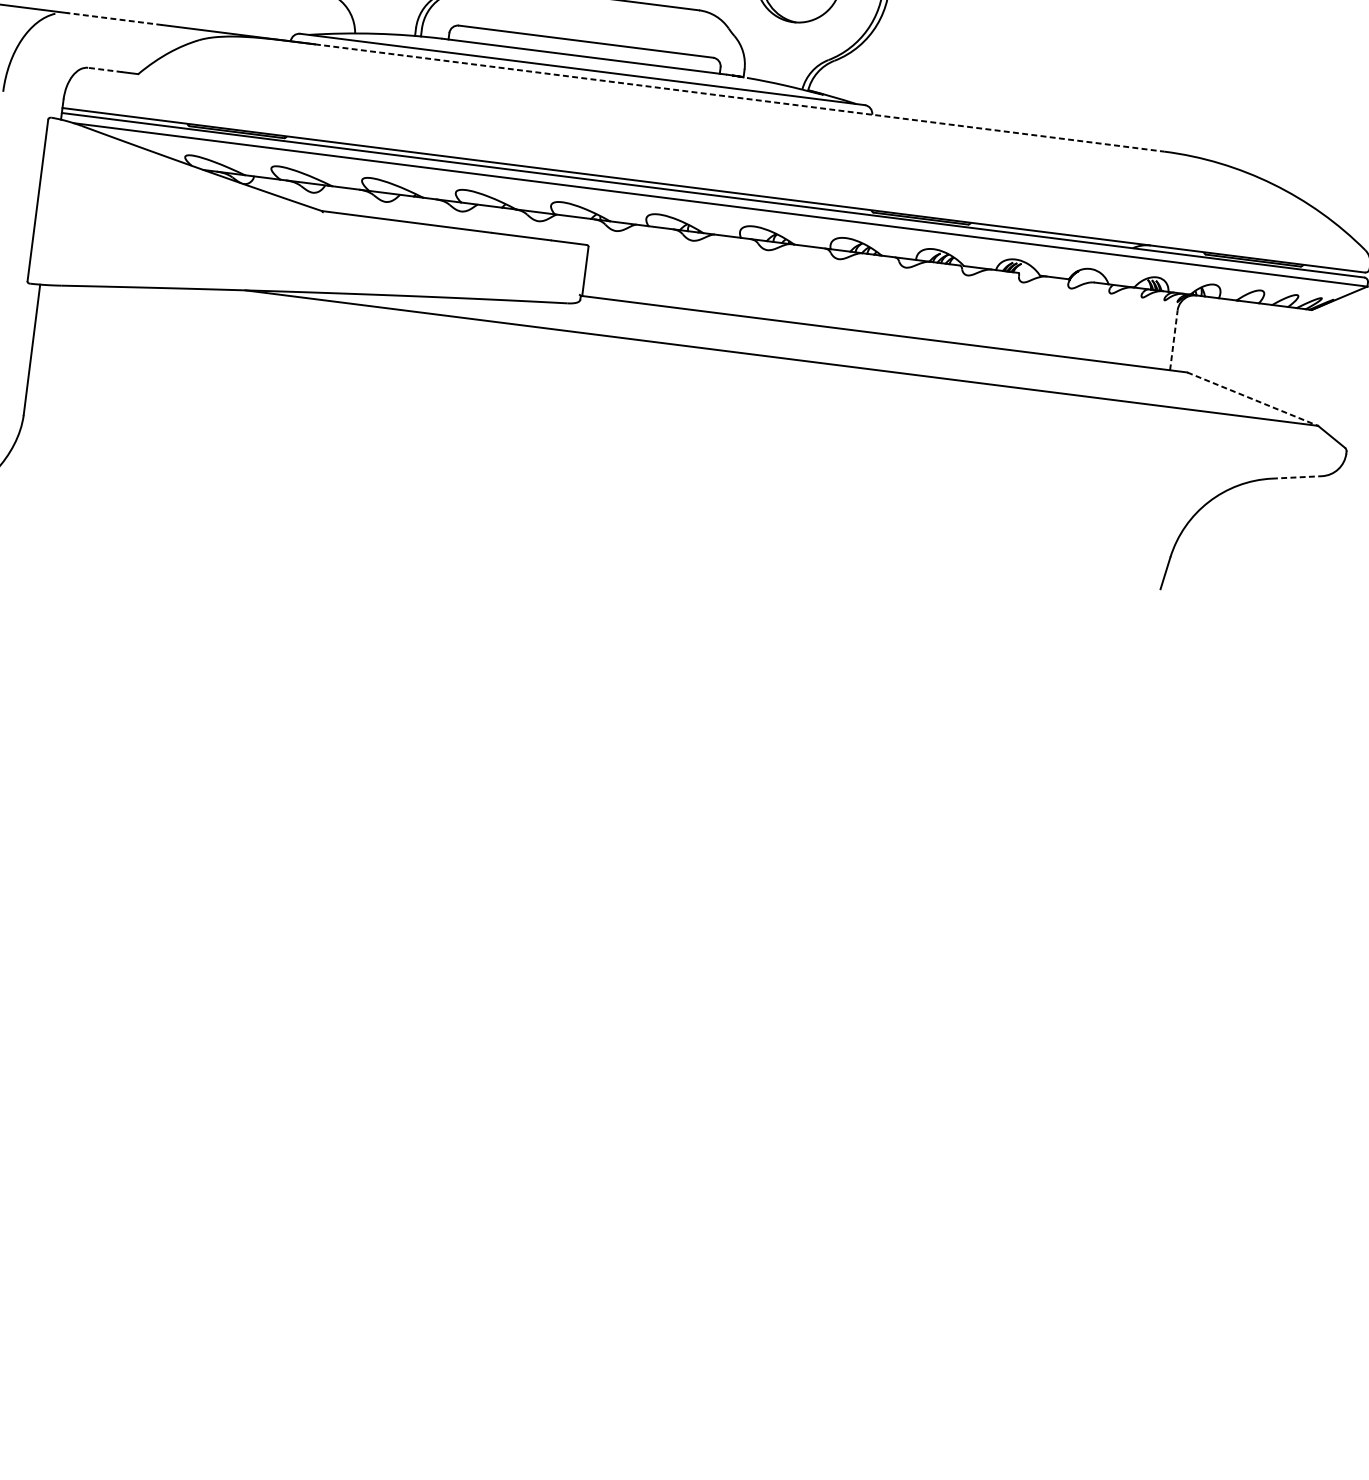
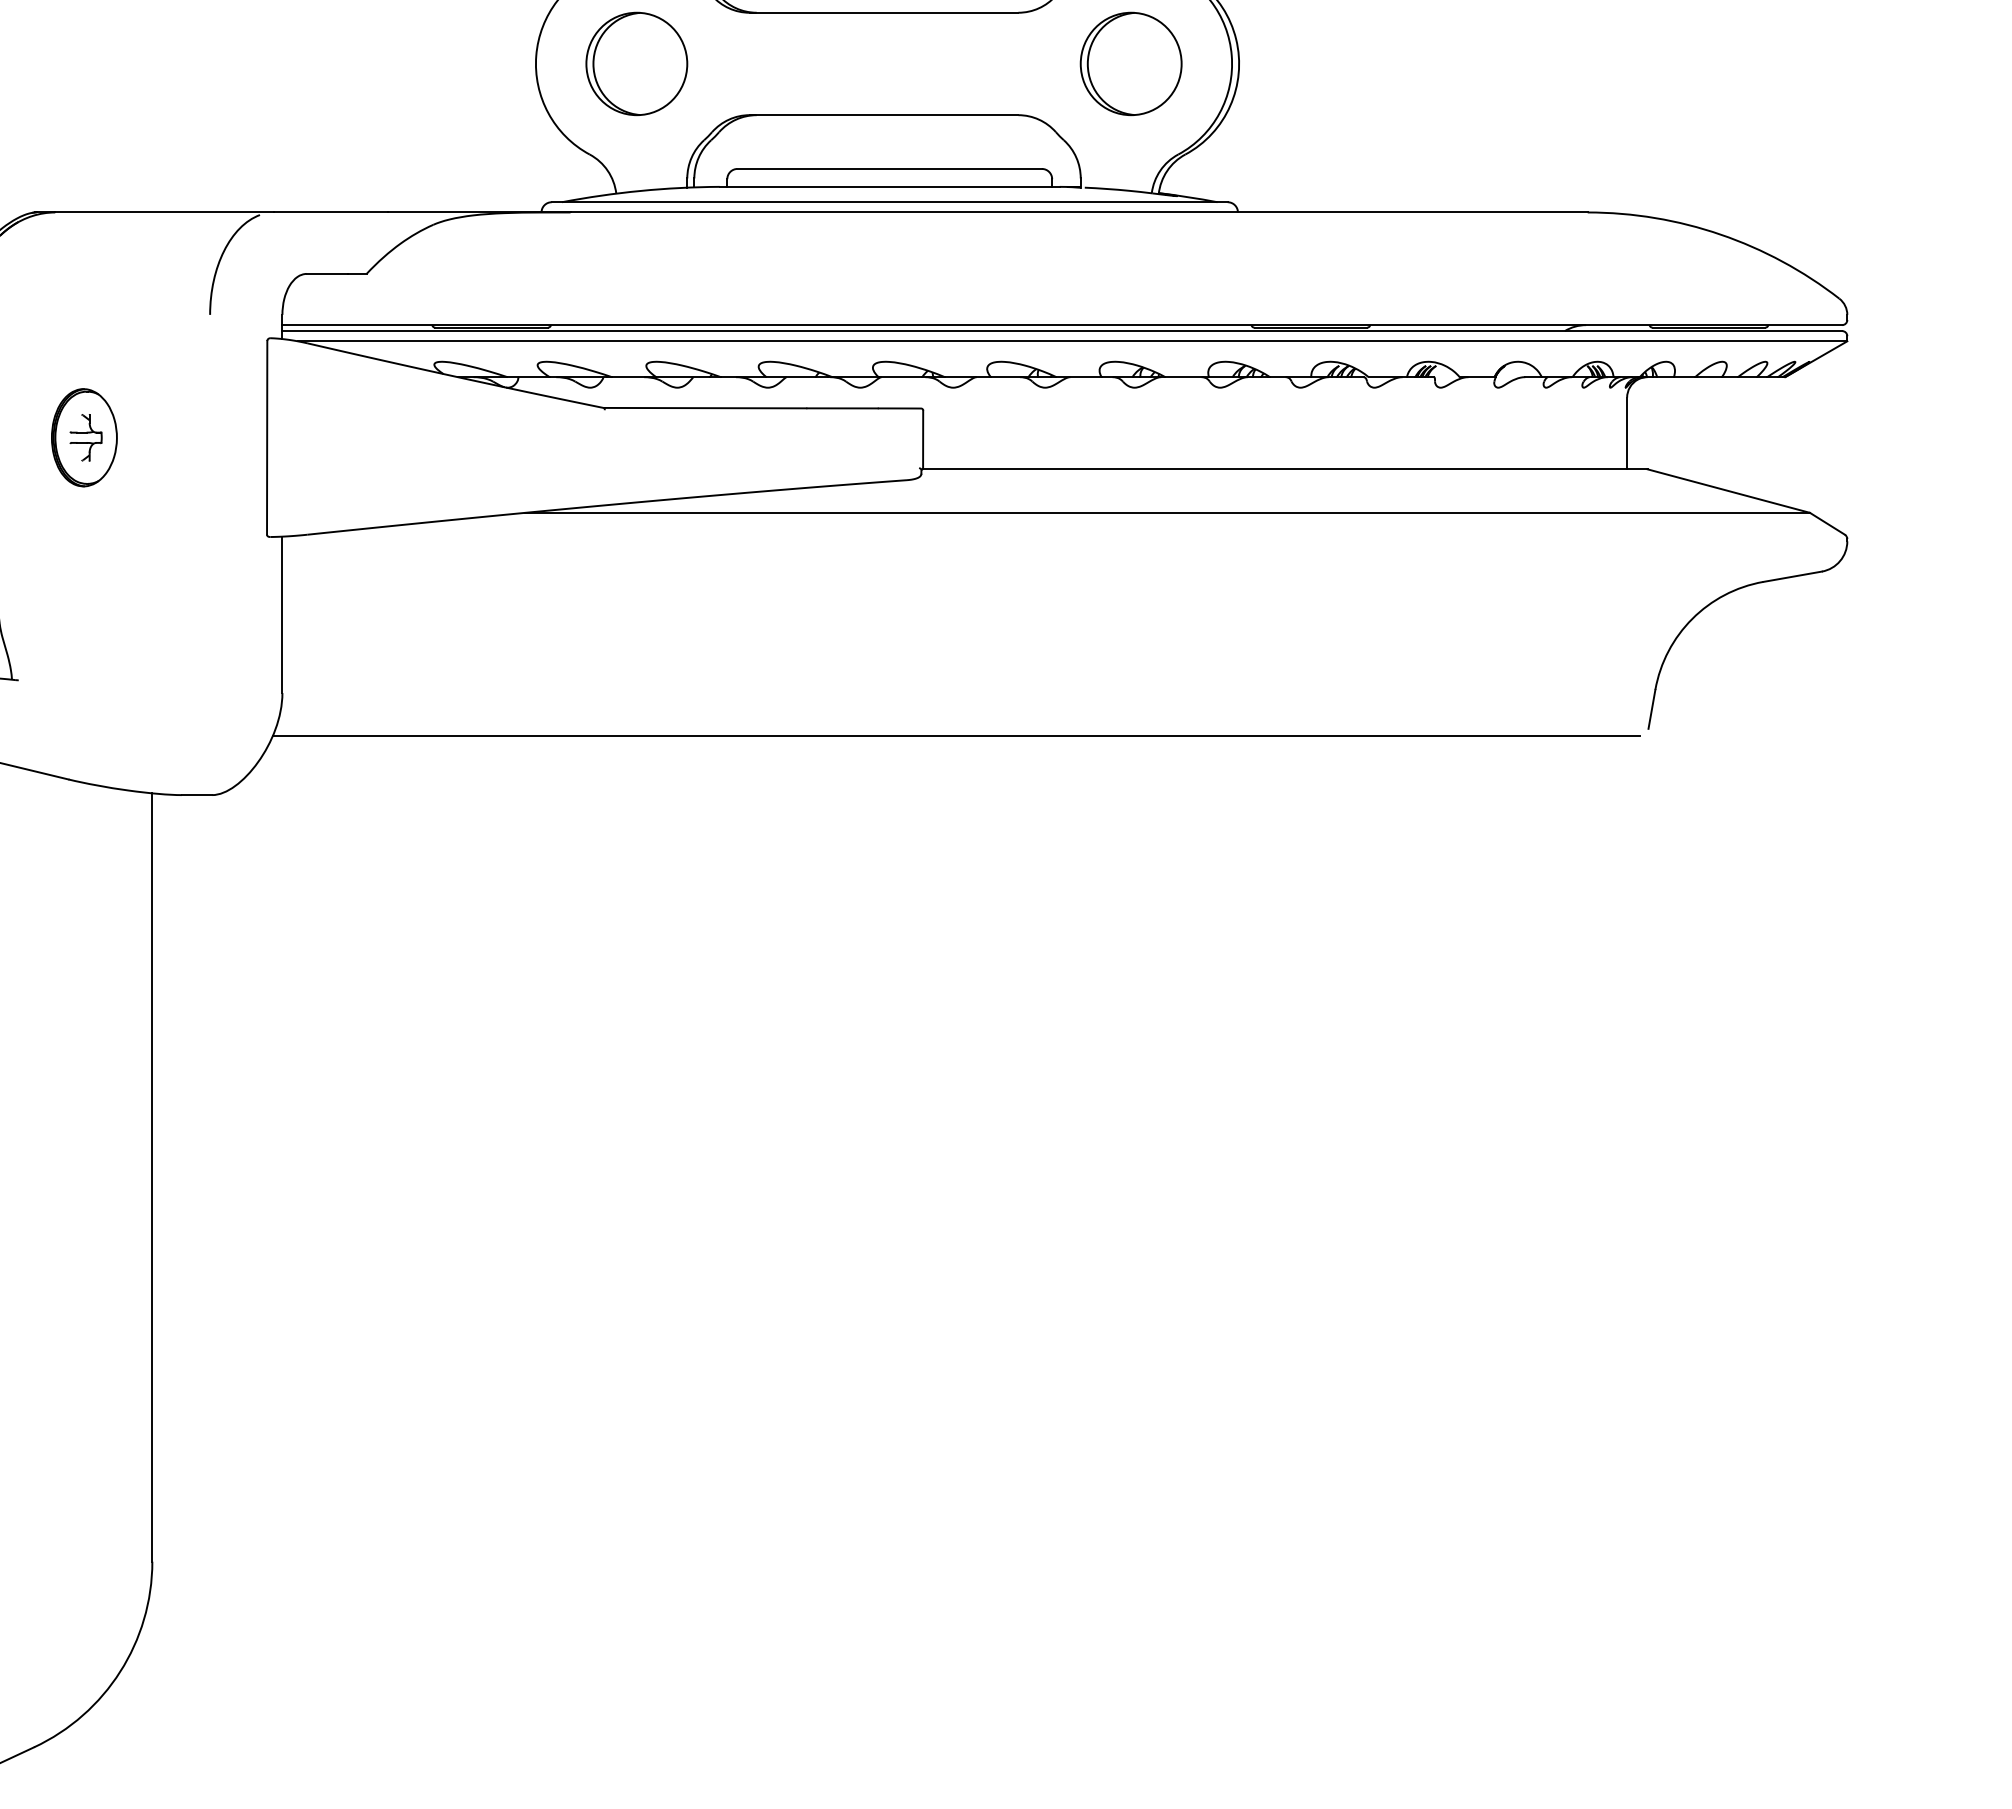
line: (114, 19) -> (330, 212), dashed -> solid
line: (105, 69) -> (327, 273), dashed -> solid
line: (739, 98) -> (1079, 212), dashed -> solid
line: (1174, 340) -> (1627, 433), dashed -> solid
line: (1253, 399) -> (1729, 491), dashed -> solid
line: (1296, 477) -> (1792, 576), dashed -> solid
line: (582, 521) -> (956, 735), added

